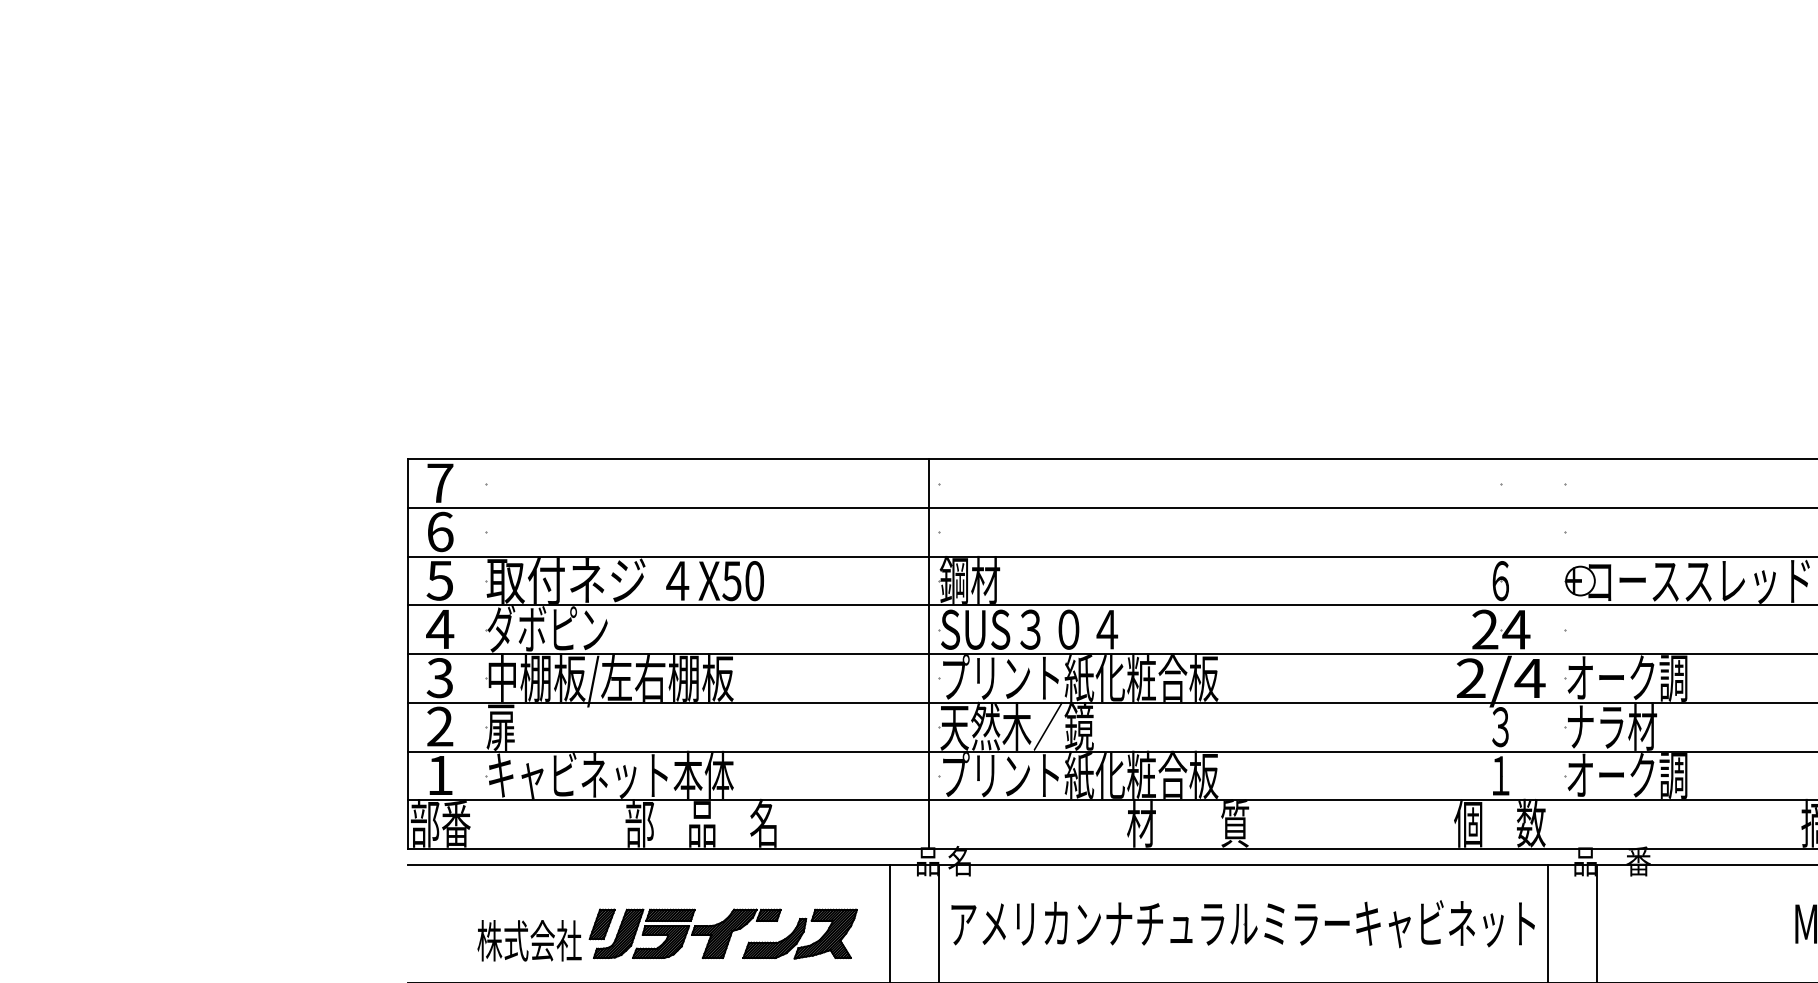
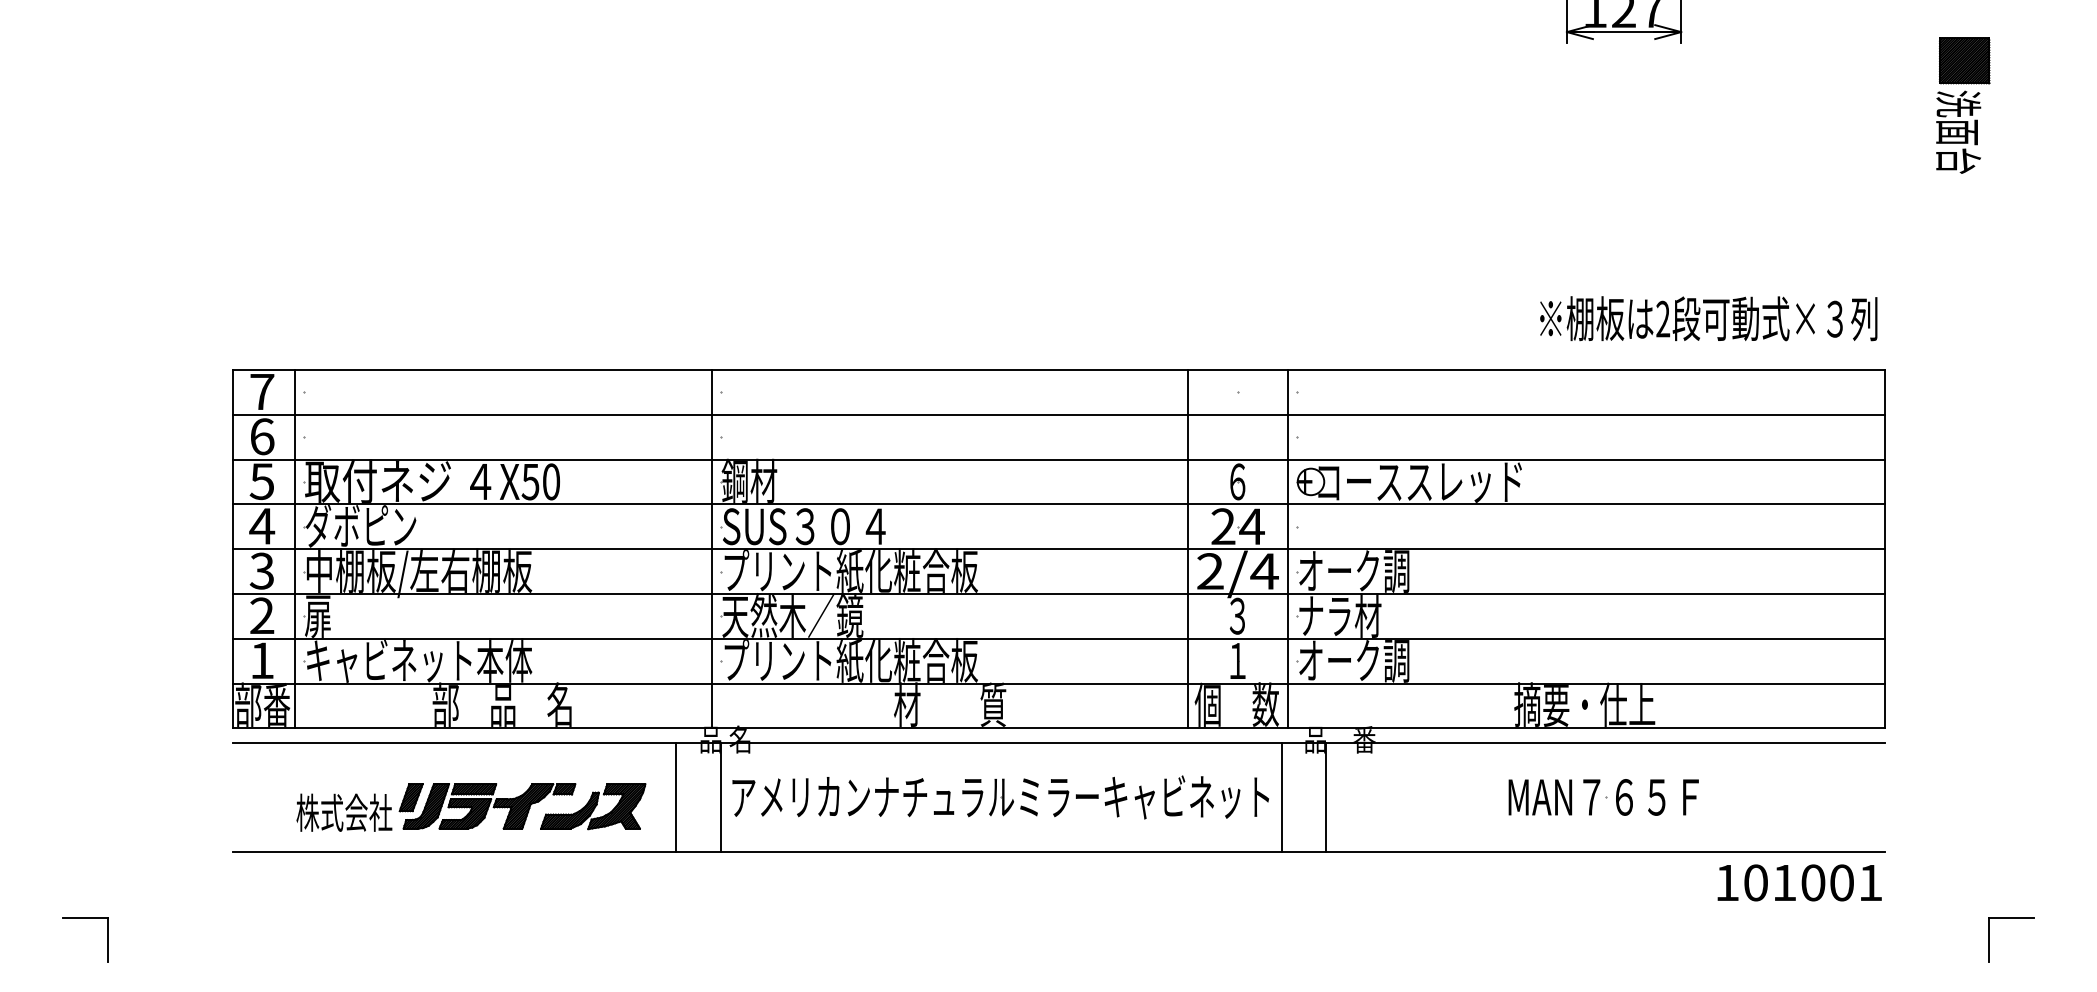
line: (475, 653) -> (294, 548), added
line: (1446, 653) -> (1187, 548), added
line: (1554, 653) -> (1287, 548), added

